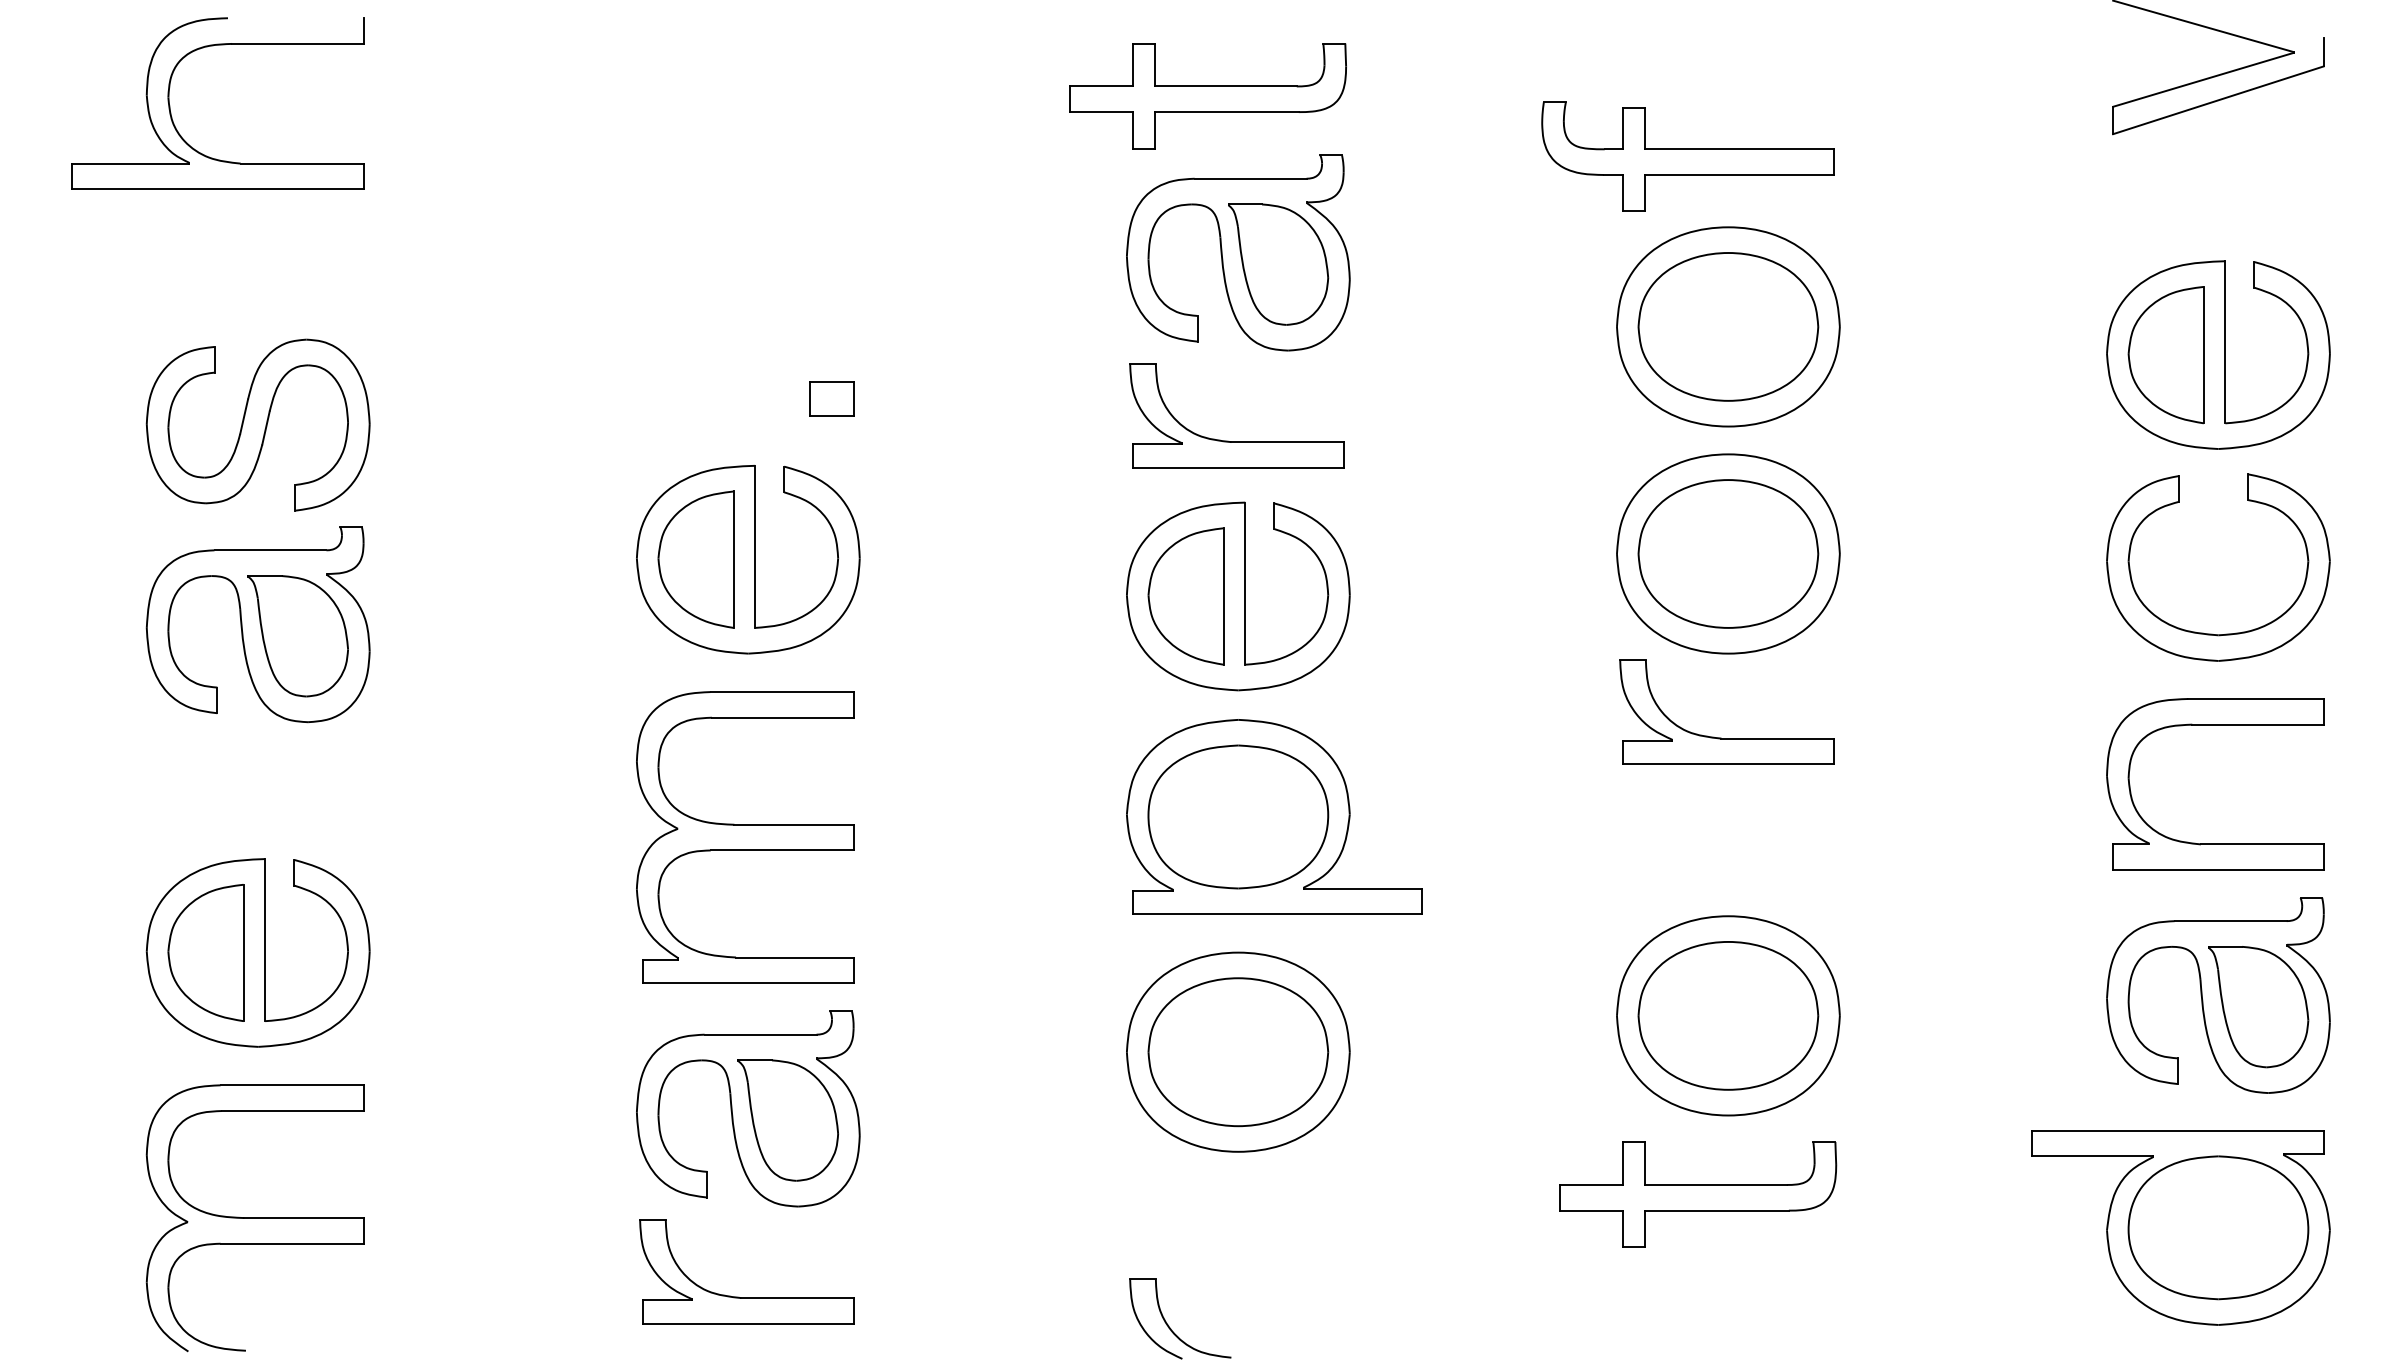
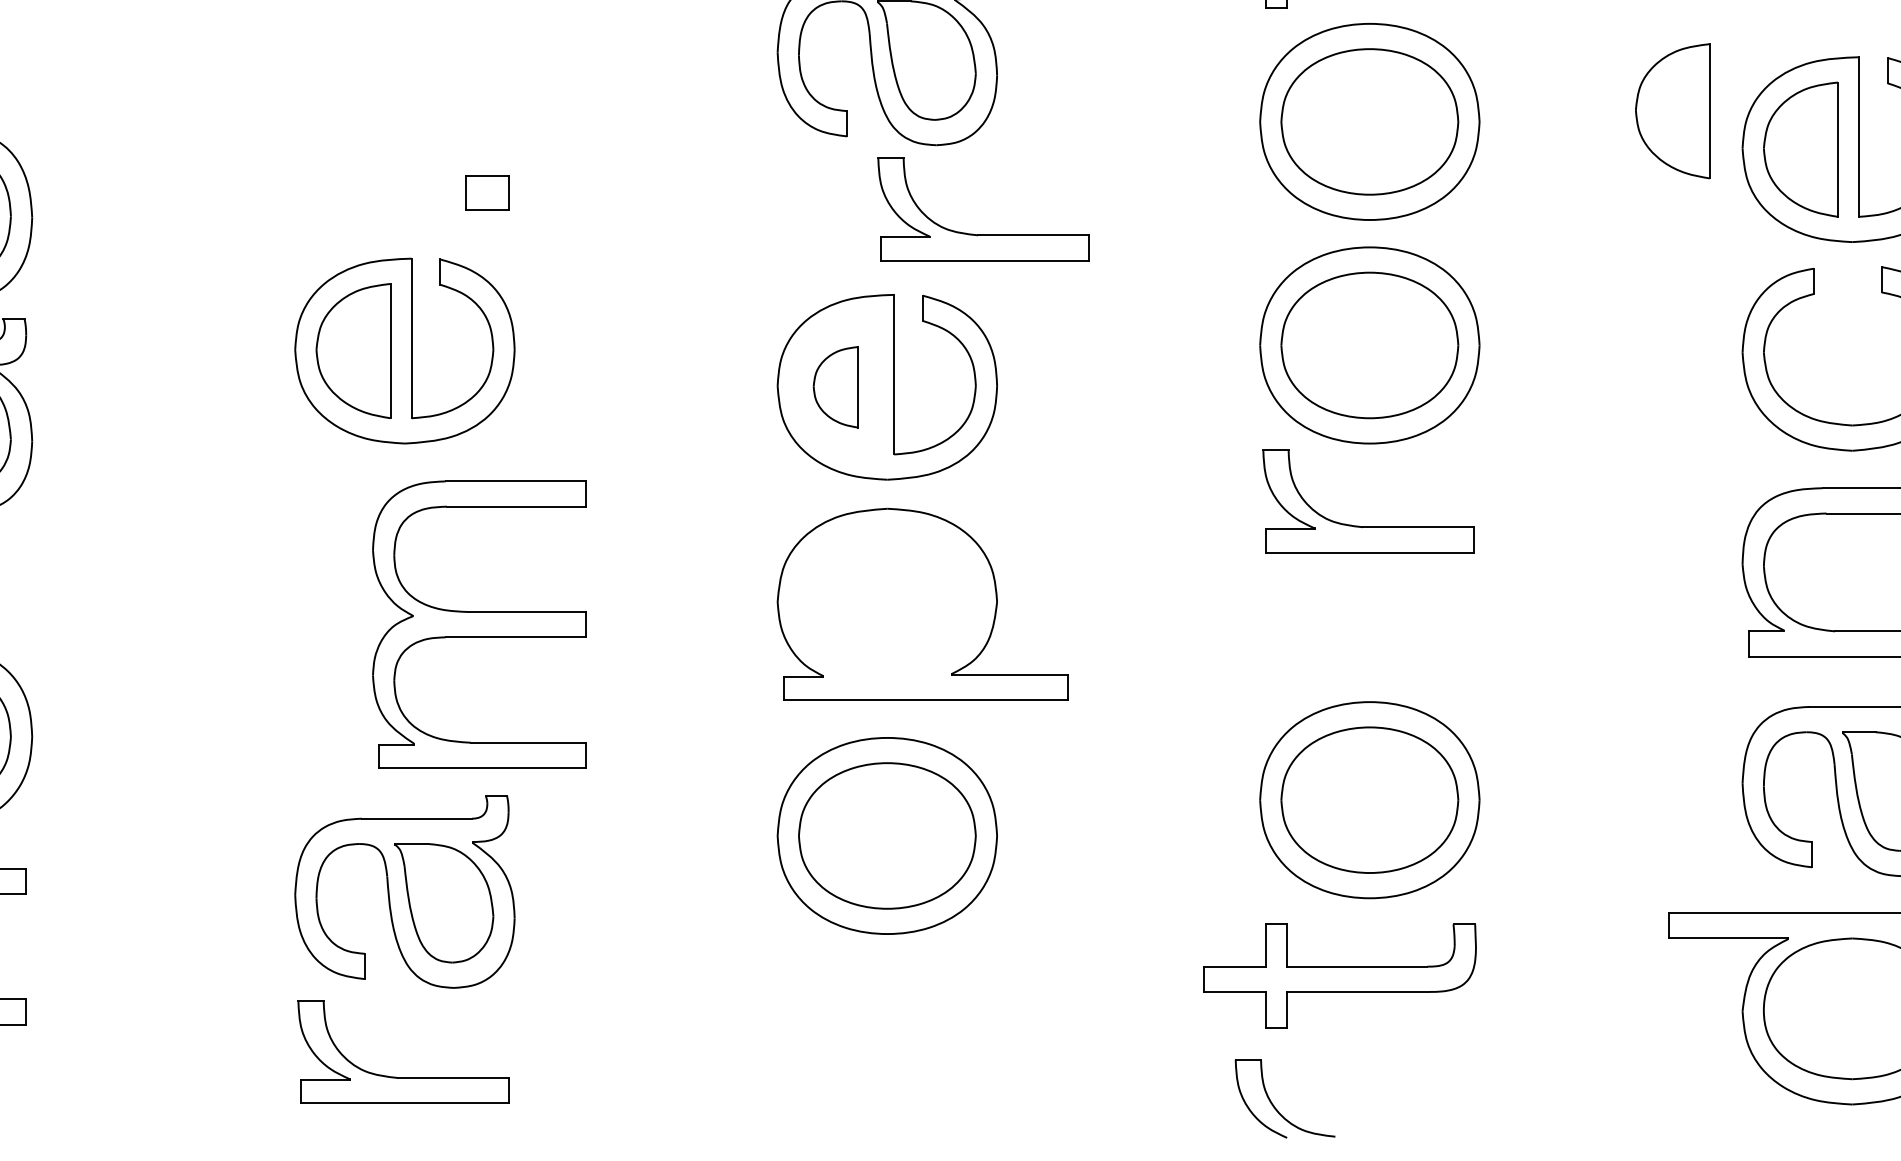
part: (2035, 316) -> (1672, 111), added
part: (1236, 441) -> (983, 234), moved
part: (1185, 596) -> (835, 387), size x0.6
part: (1238, 816) -> (887, 603), removed
part: (745, 837) -> (479, 624), moved
part: (1168, 1324) -> (1273, 1104), moved

